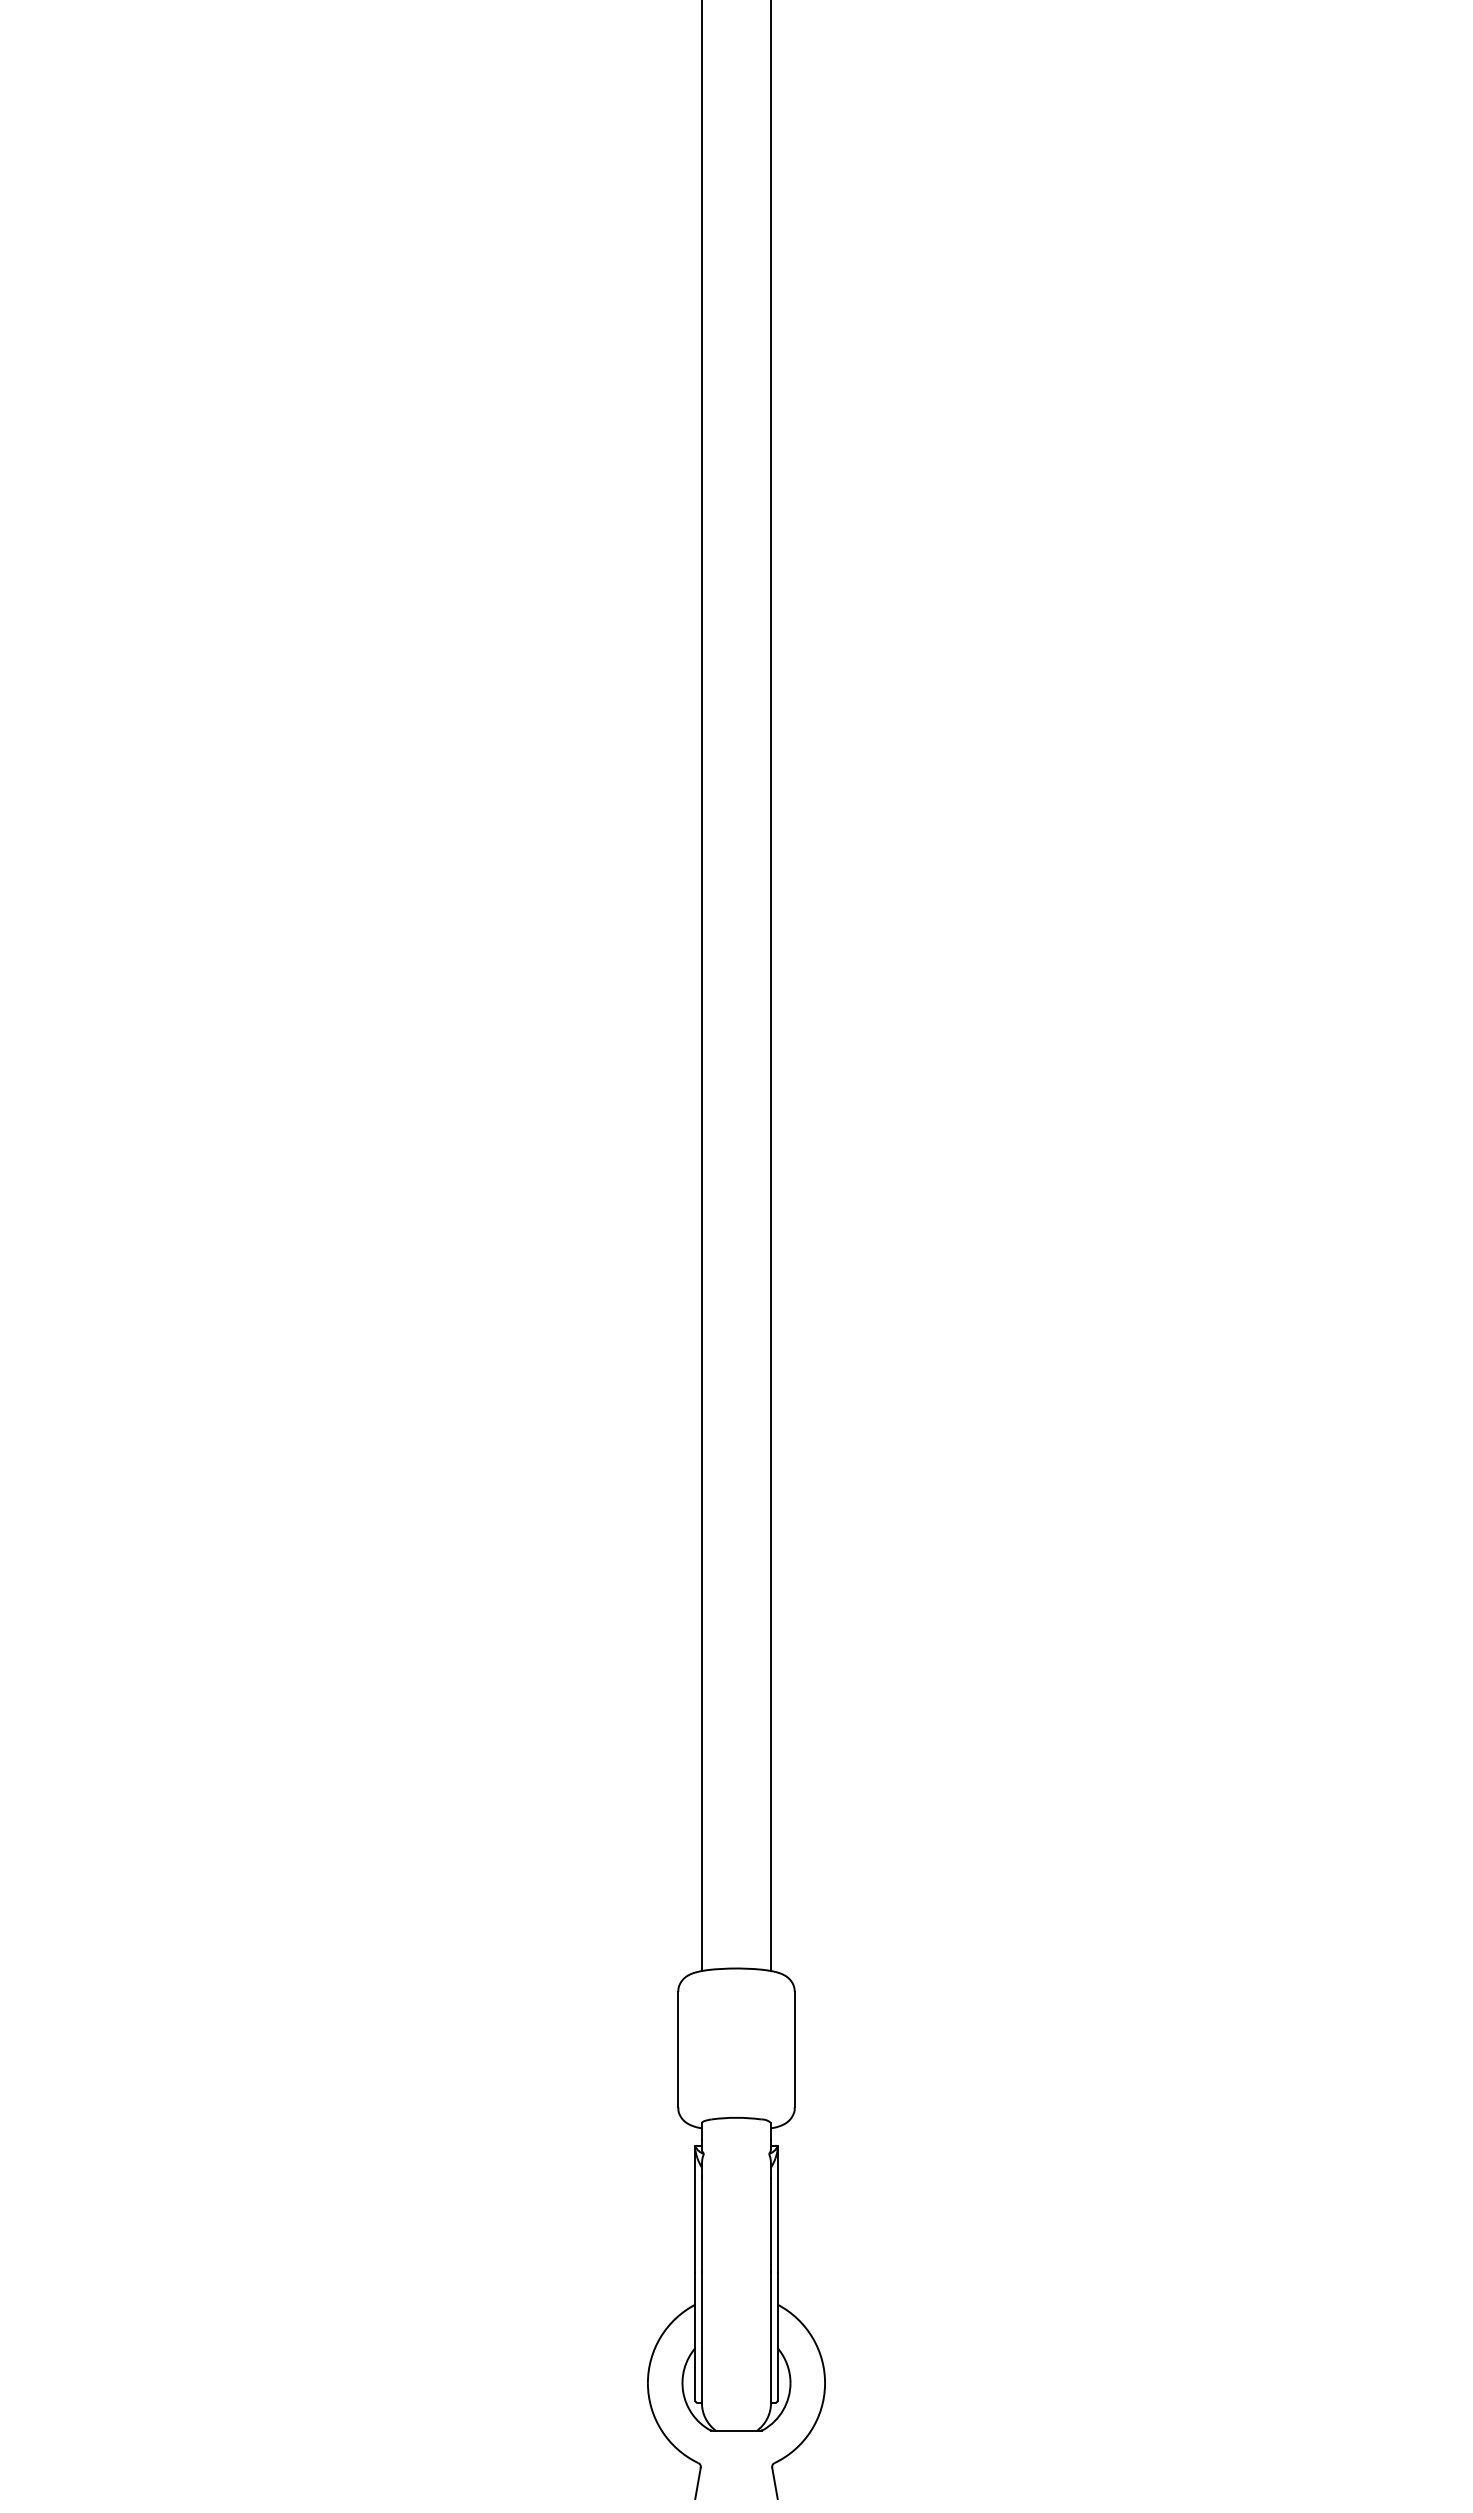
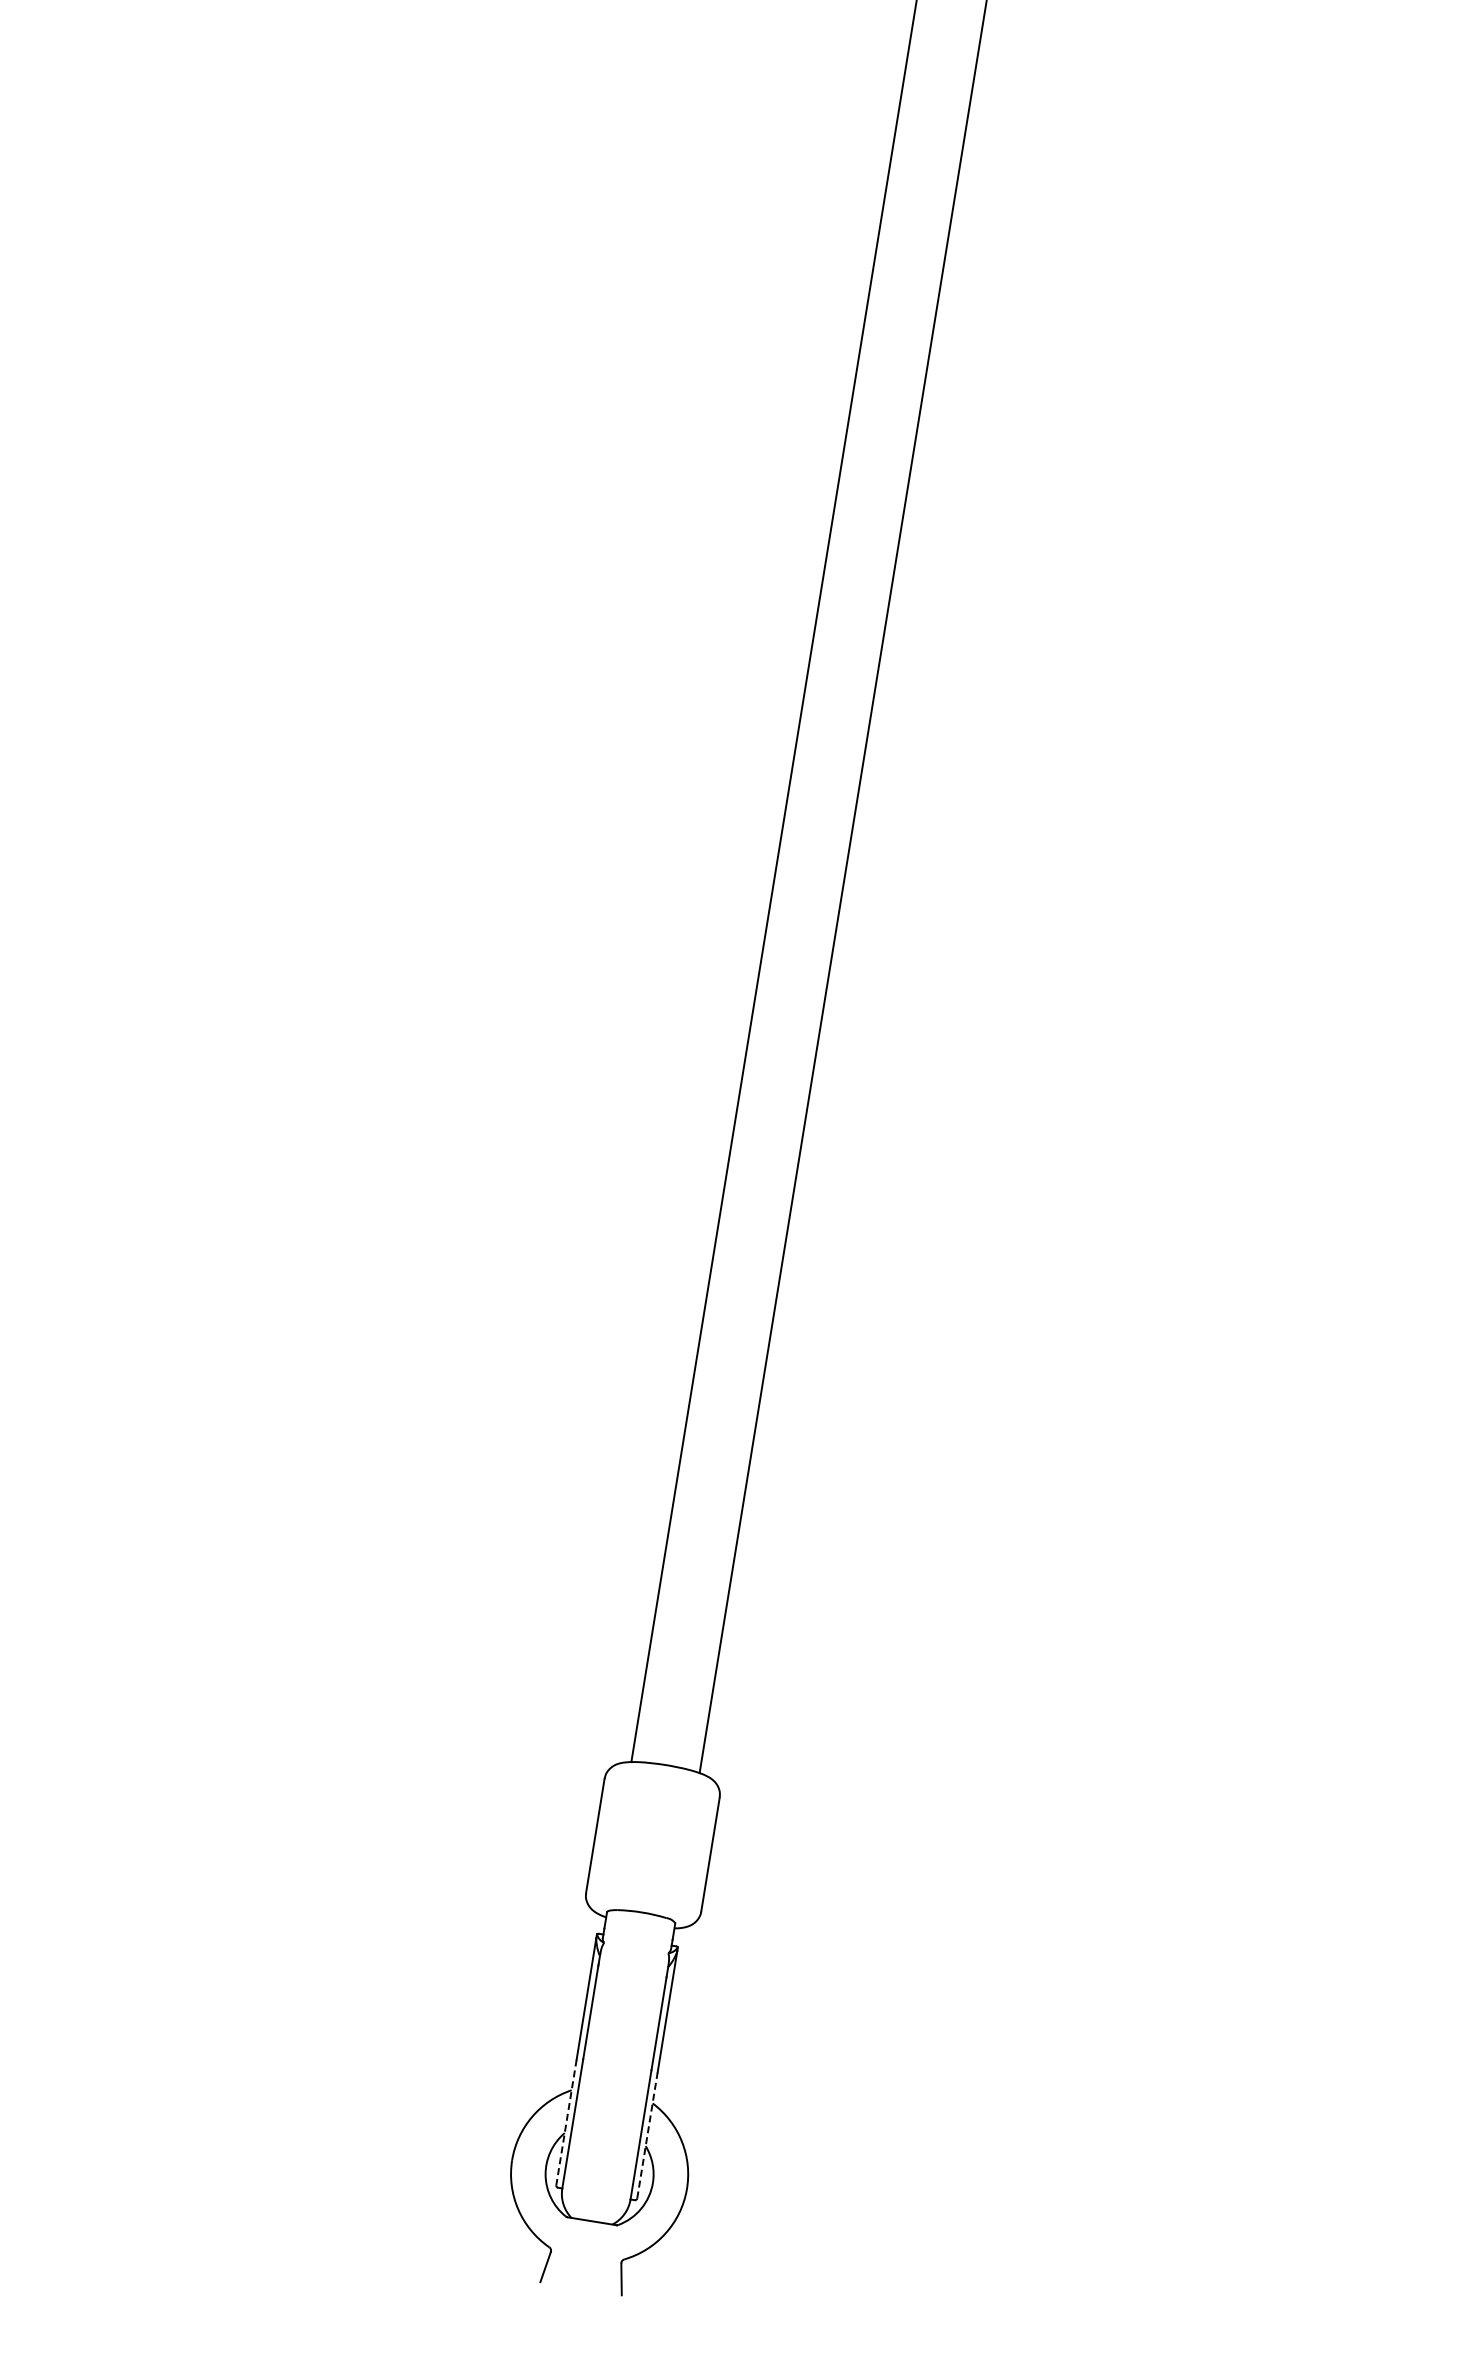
line: (695, 2337) -> (566, 2122), solid -> dashed
line: (777, 2337) -> (647, 2135), solid -> dashed

